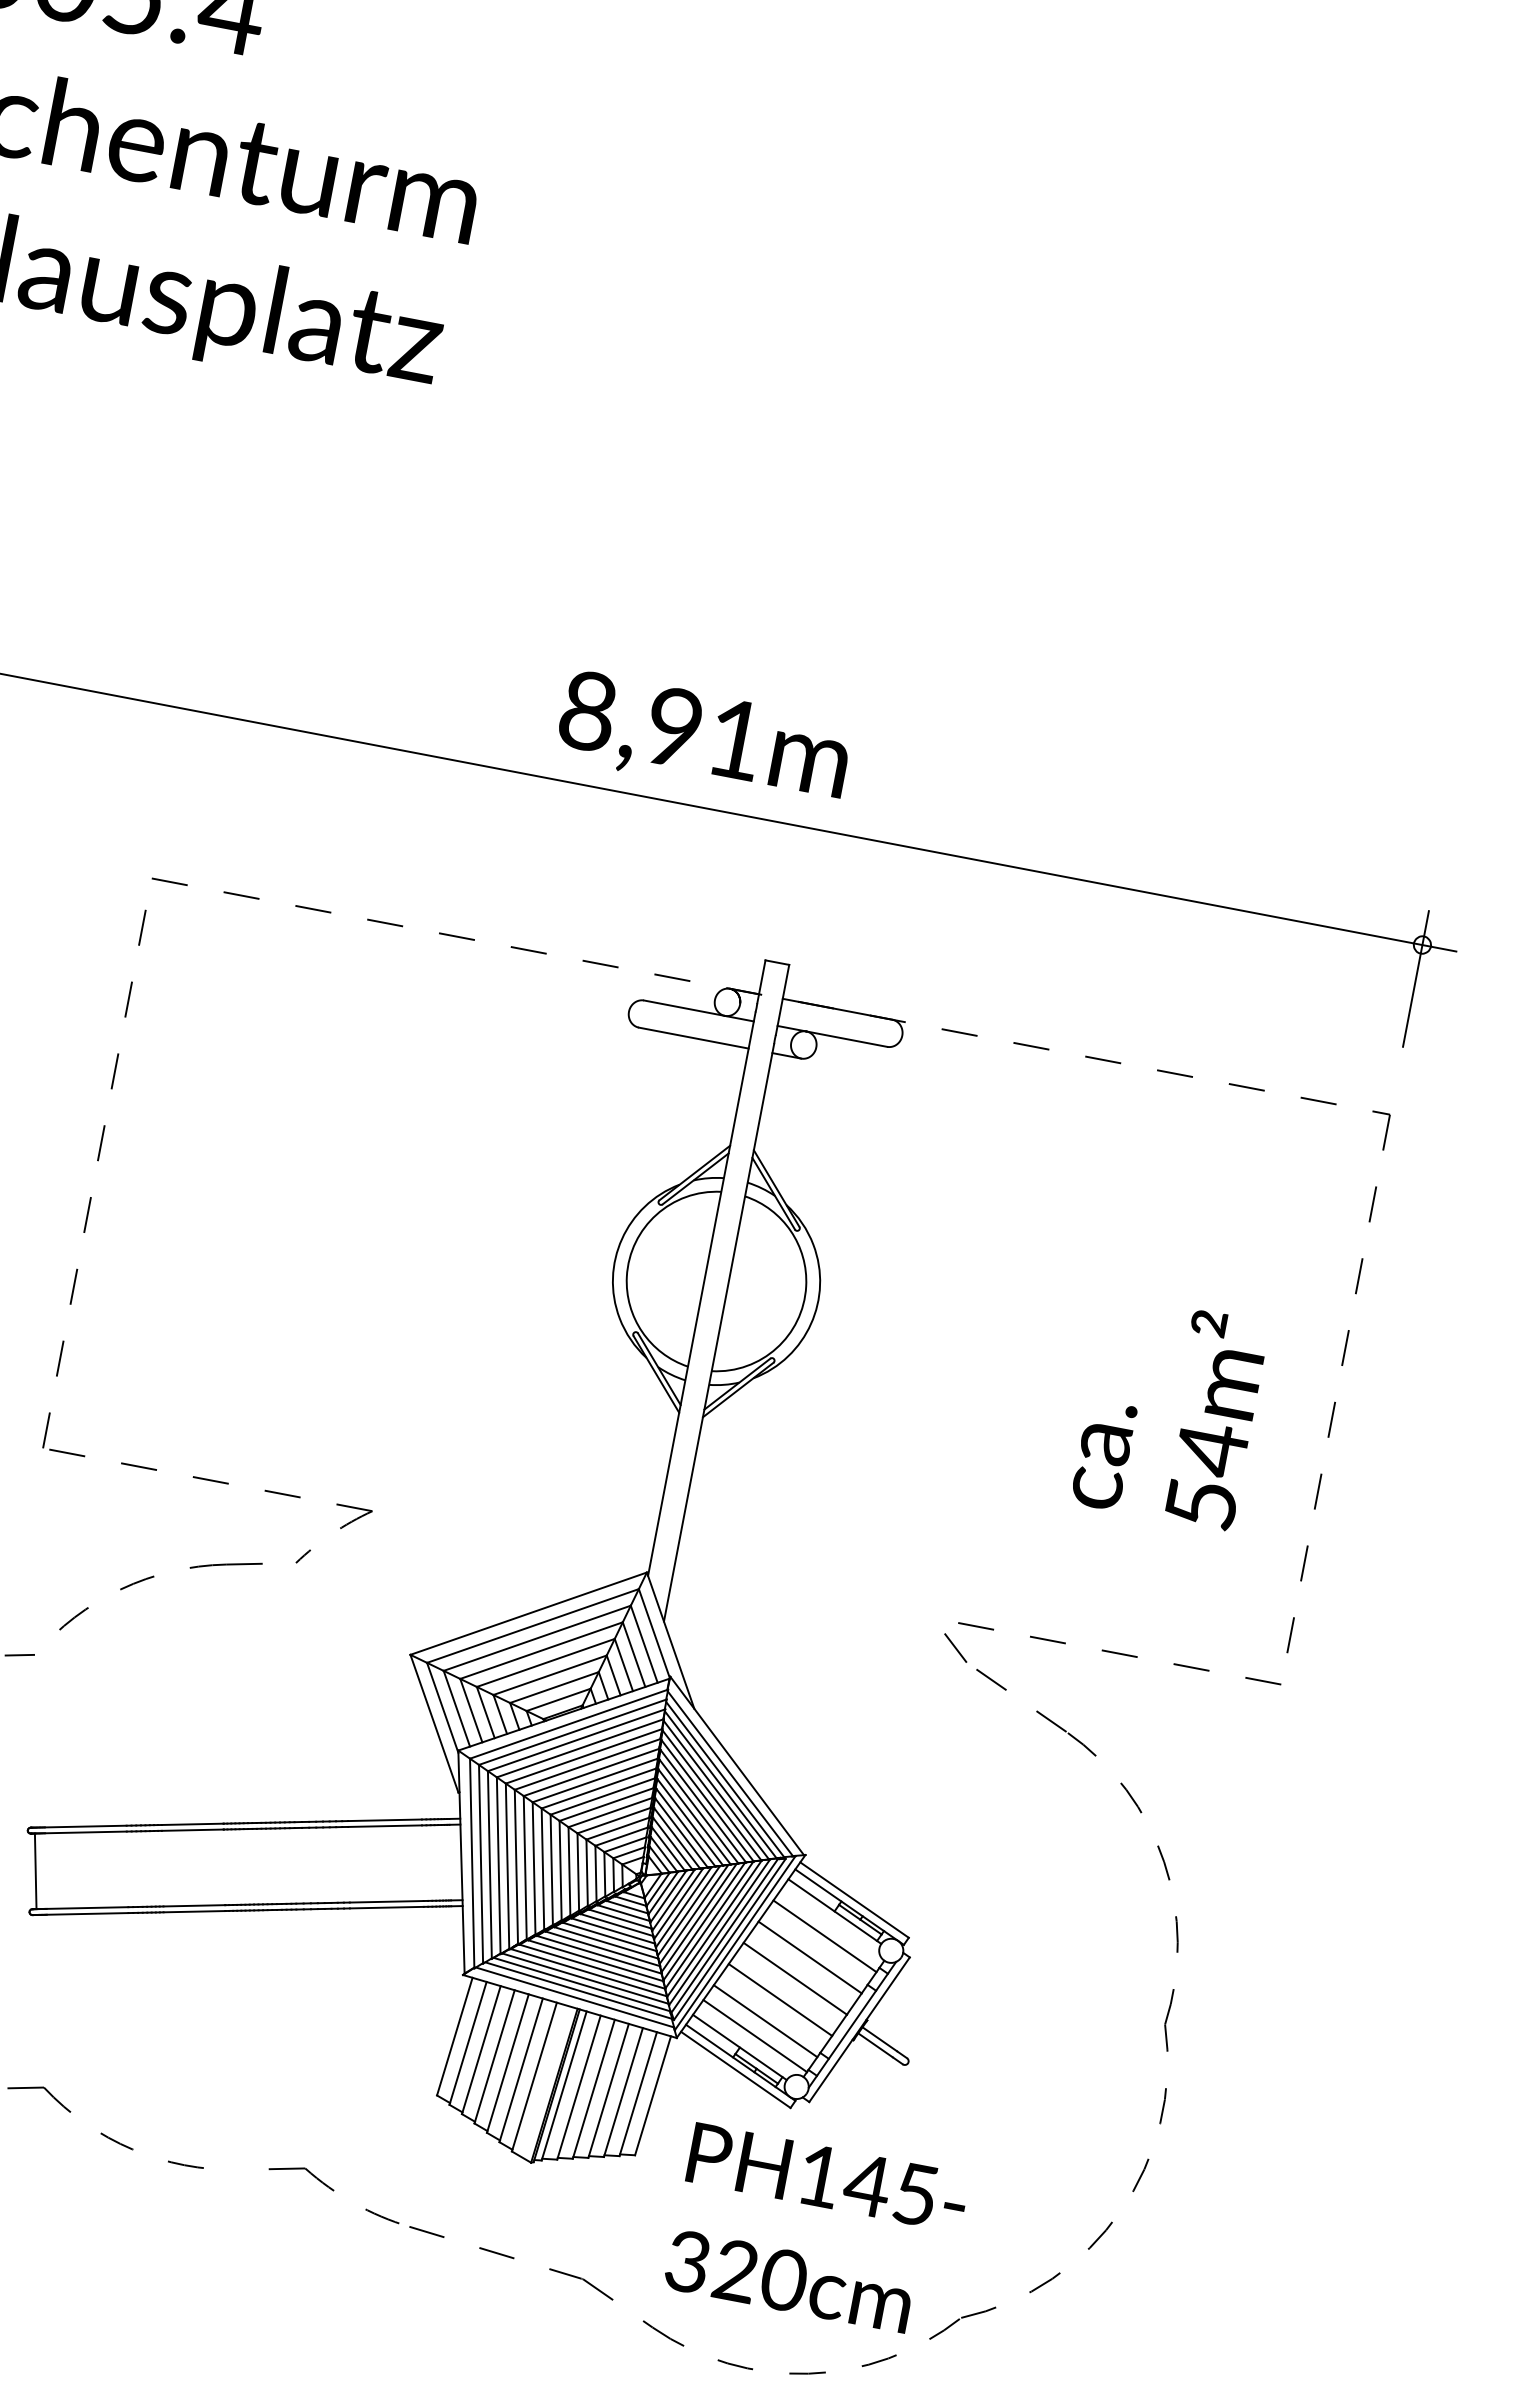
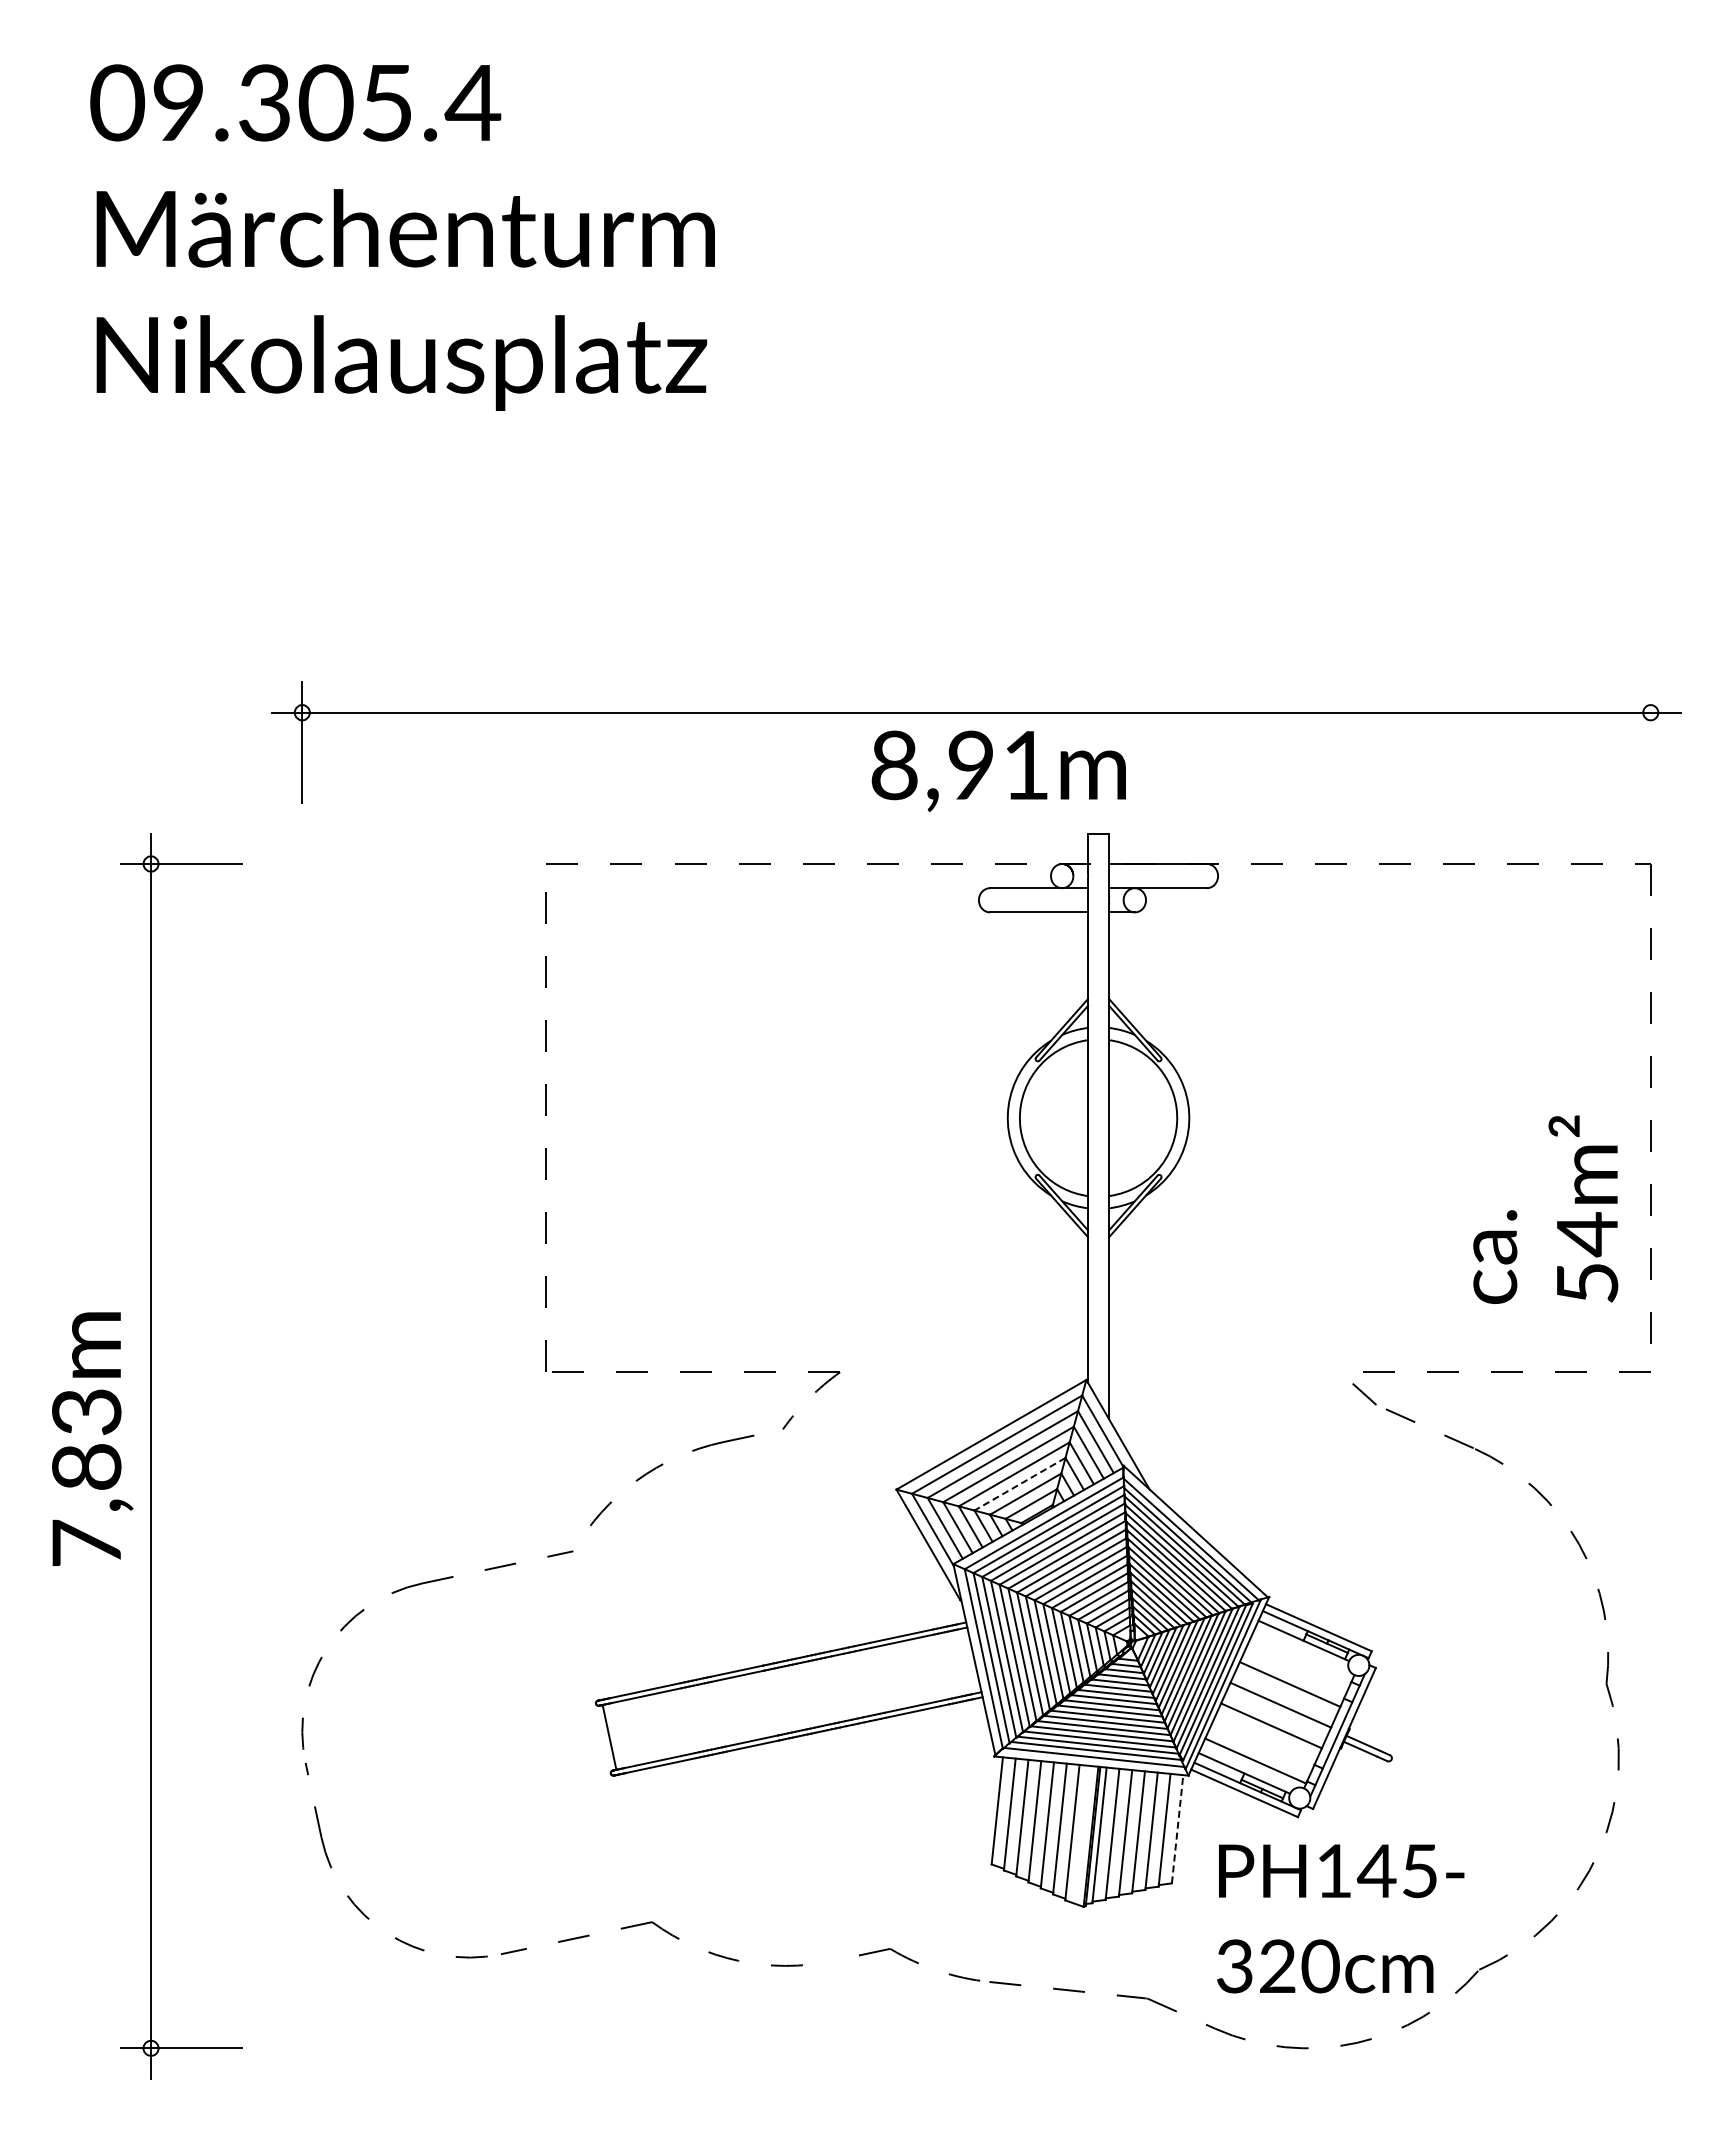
text: (703, 739) -> (998, 770), moved
line: (1415, 978) -> (1650, 742), removed
text: (1170, 1412) -> (1545, 1209), moved
line: (550, 1675) -> (1020, 1484), solid -> dashed
line: (825, 1936) -> (1299, 1663), removed
line: (764, 2020) -> (1261, 1746), removed
line: (653, 2094) -> (1177, 1828), solid -> dashed

